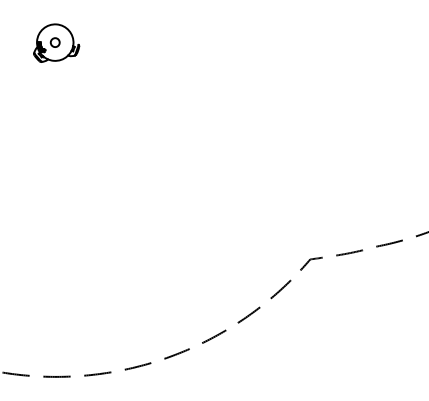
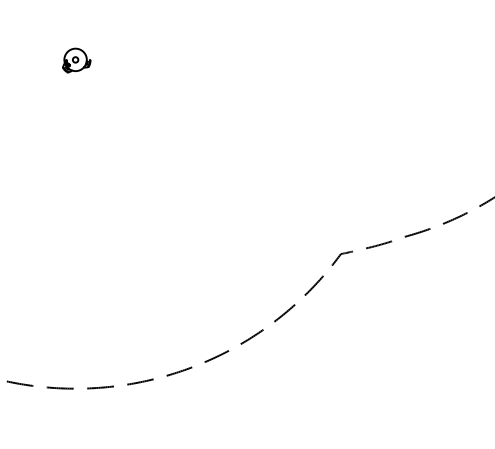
part: (56, 43) -> (76, 60), size x0.62

